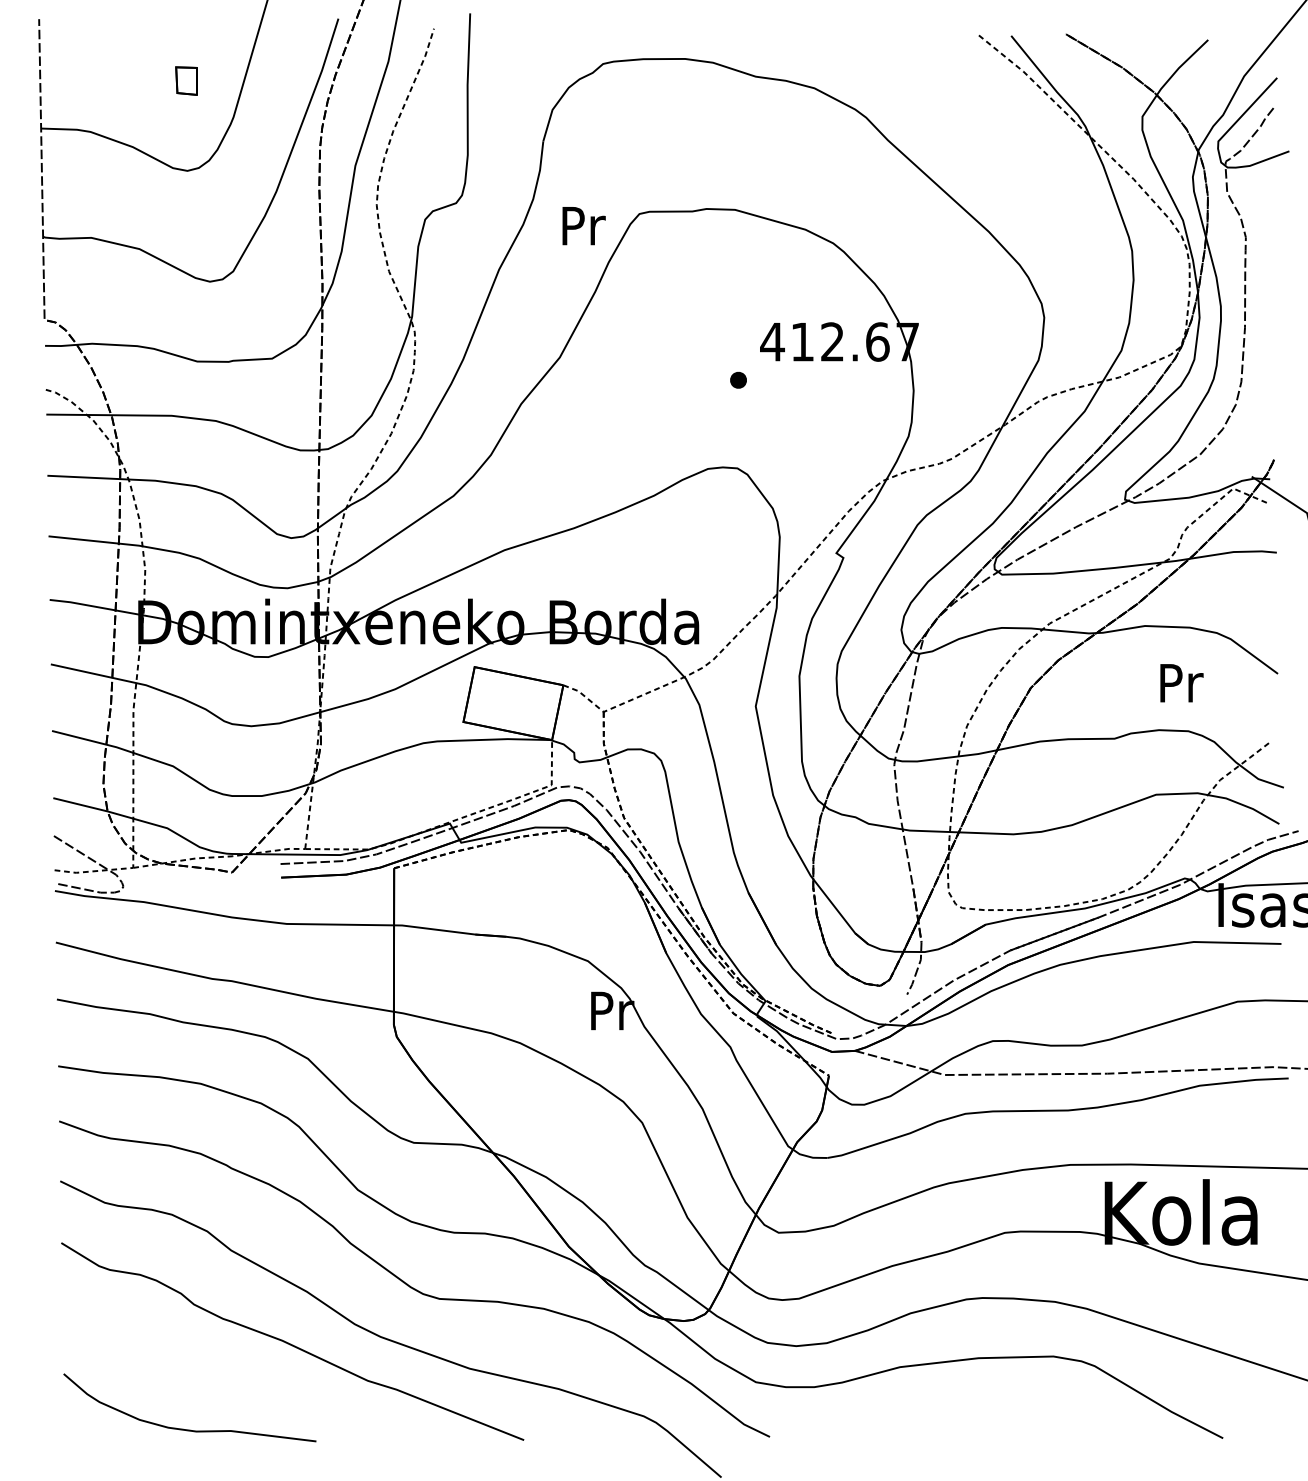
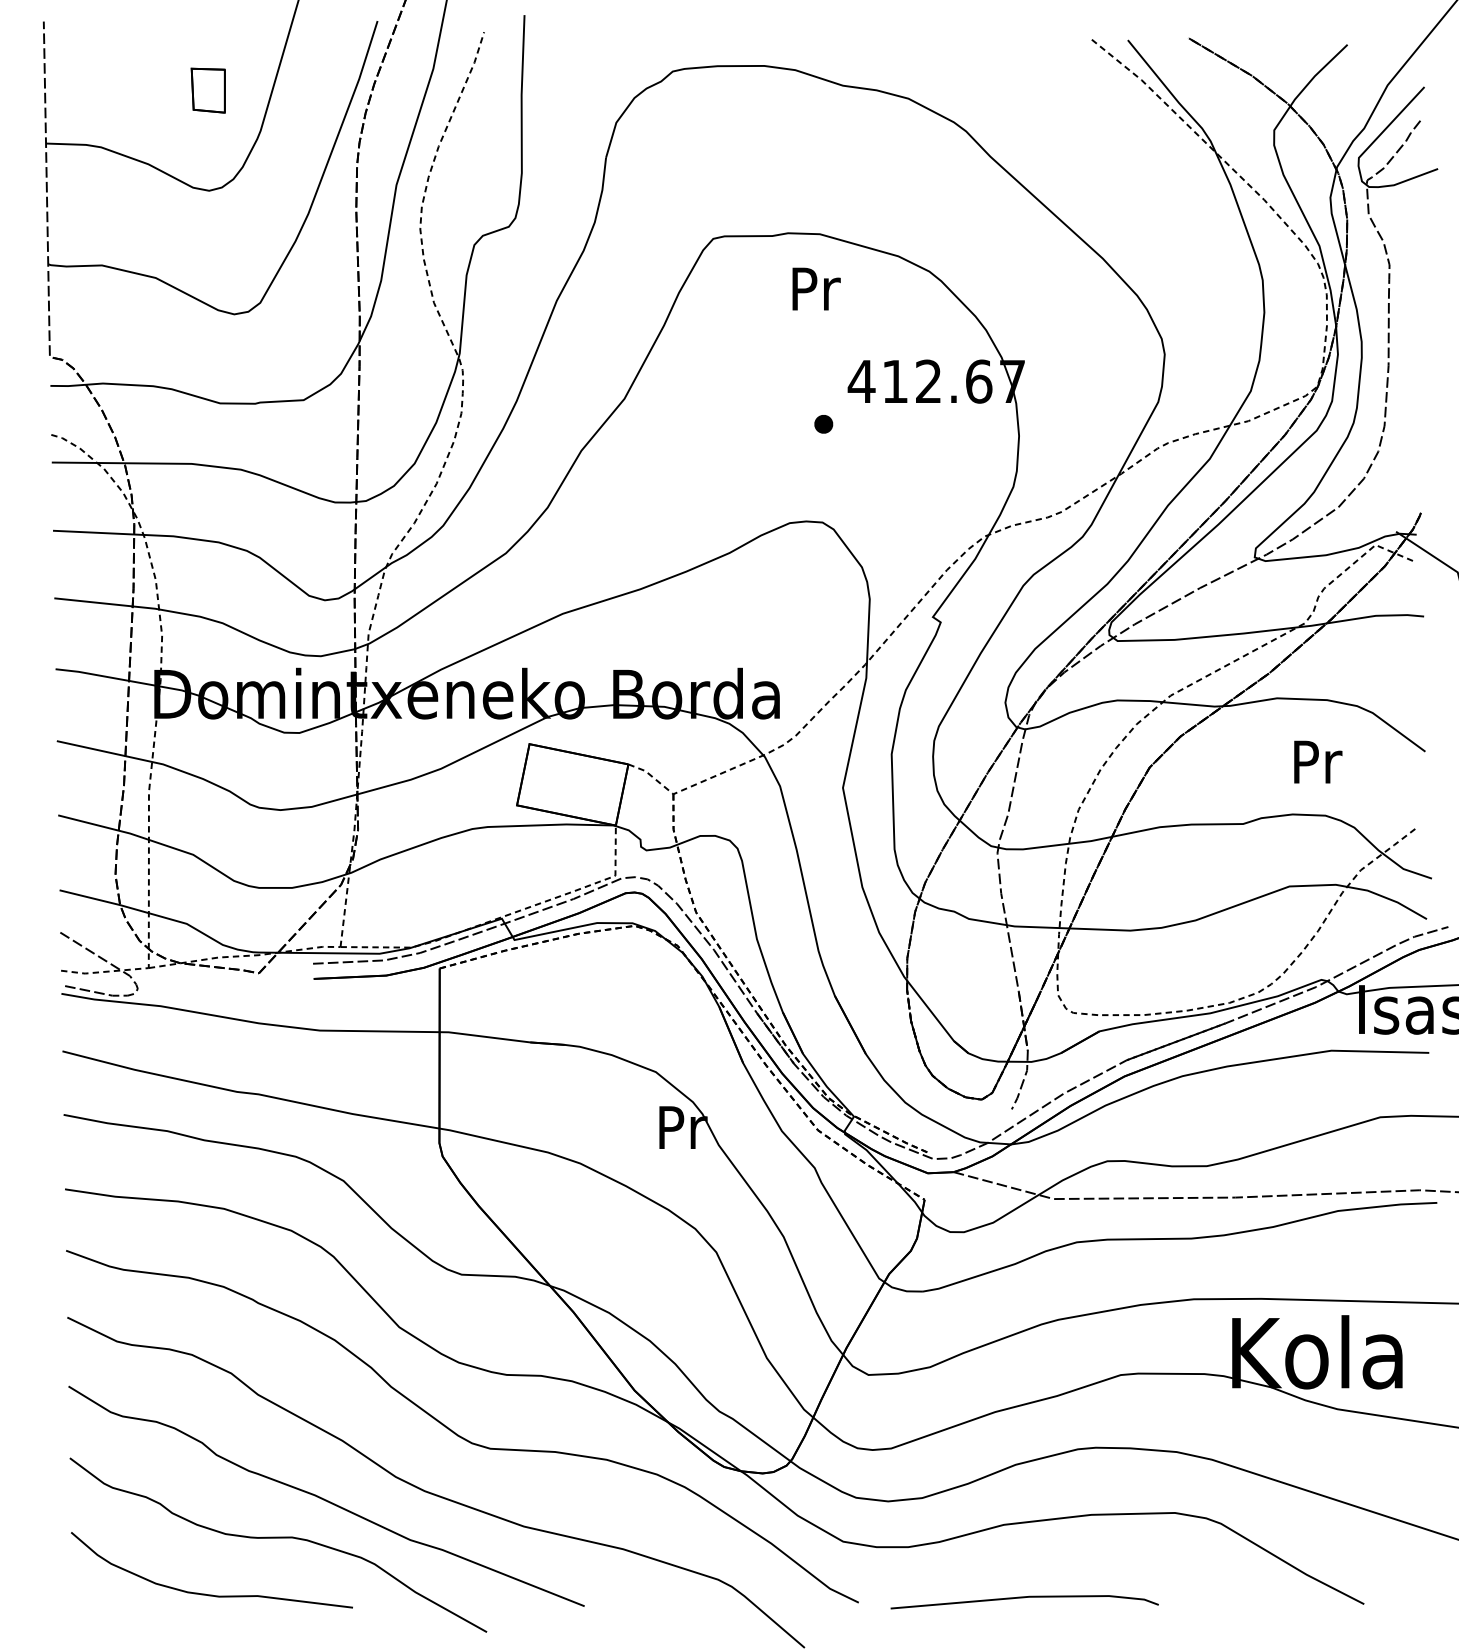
part: (186, 80) -> (208, 89), size x1.43
text: (583, 226) -> (815, 289), moved
curve: (249, 1379) -> (278, 1538), added
line: (916, 1433) -> (1022, 1598), added

